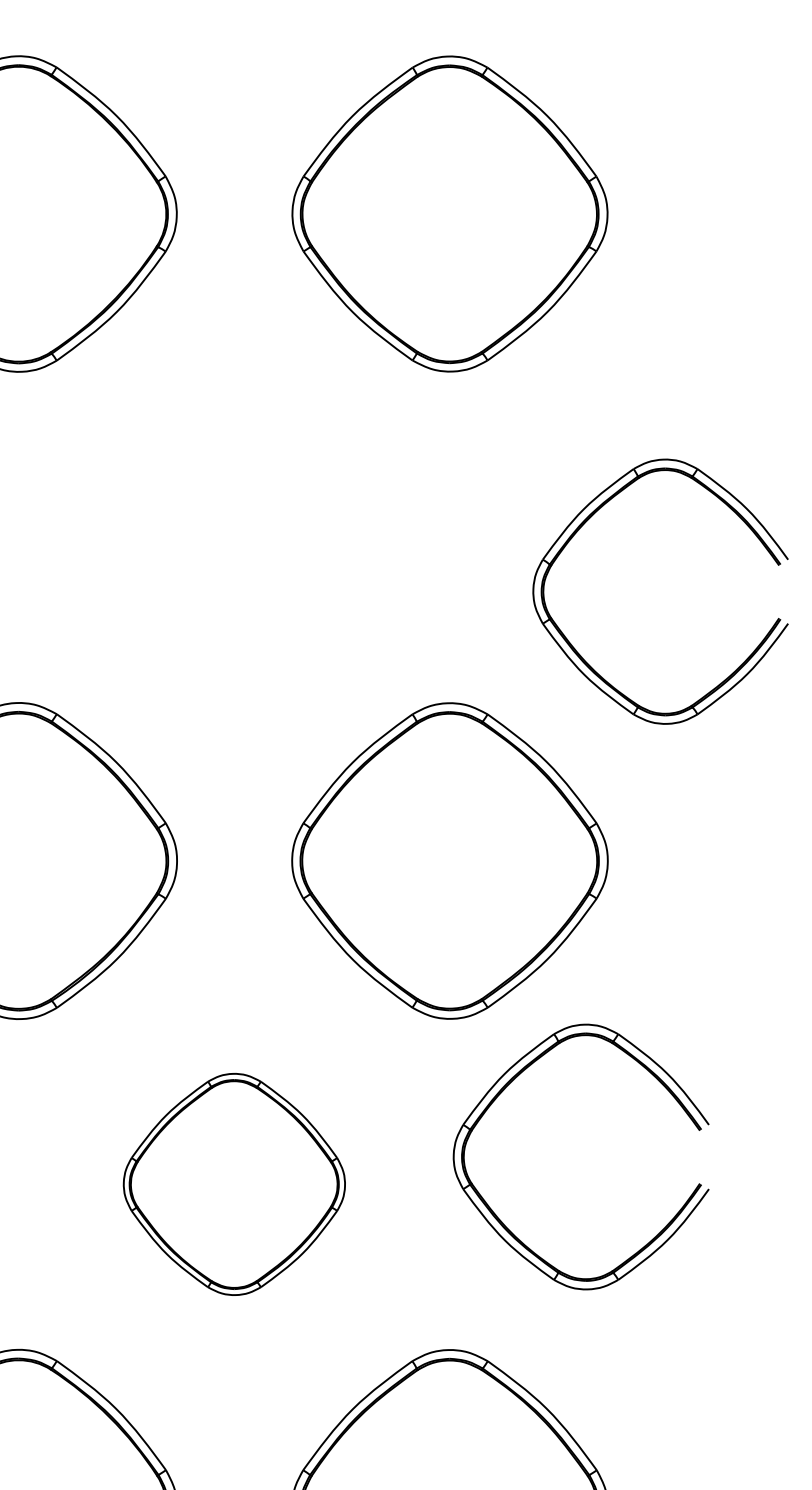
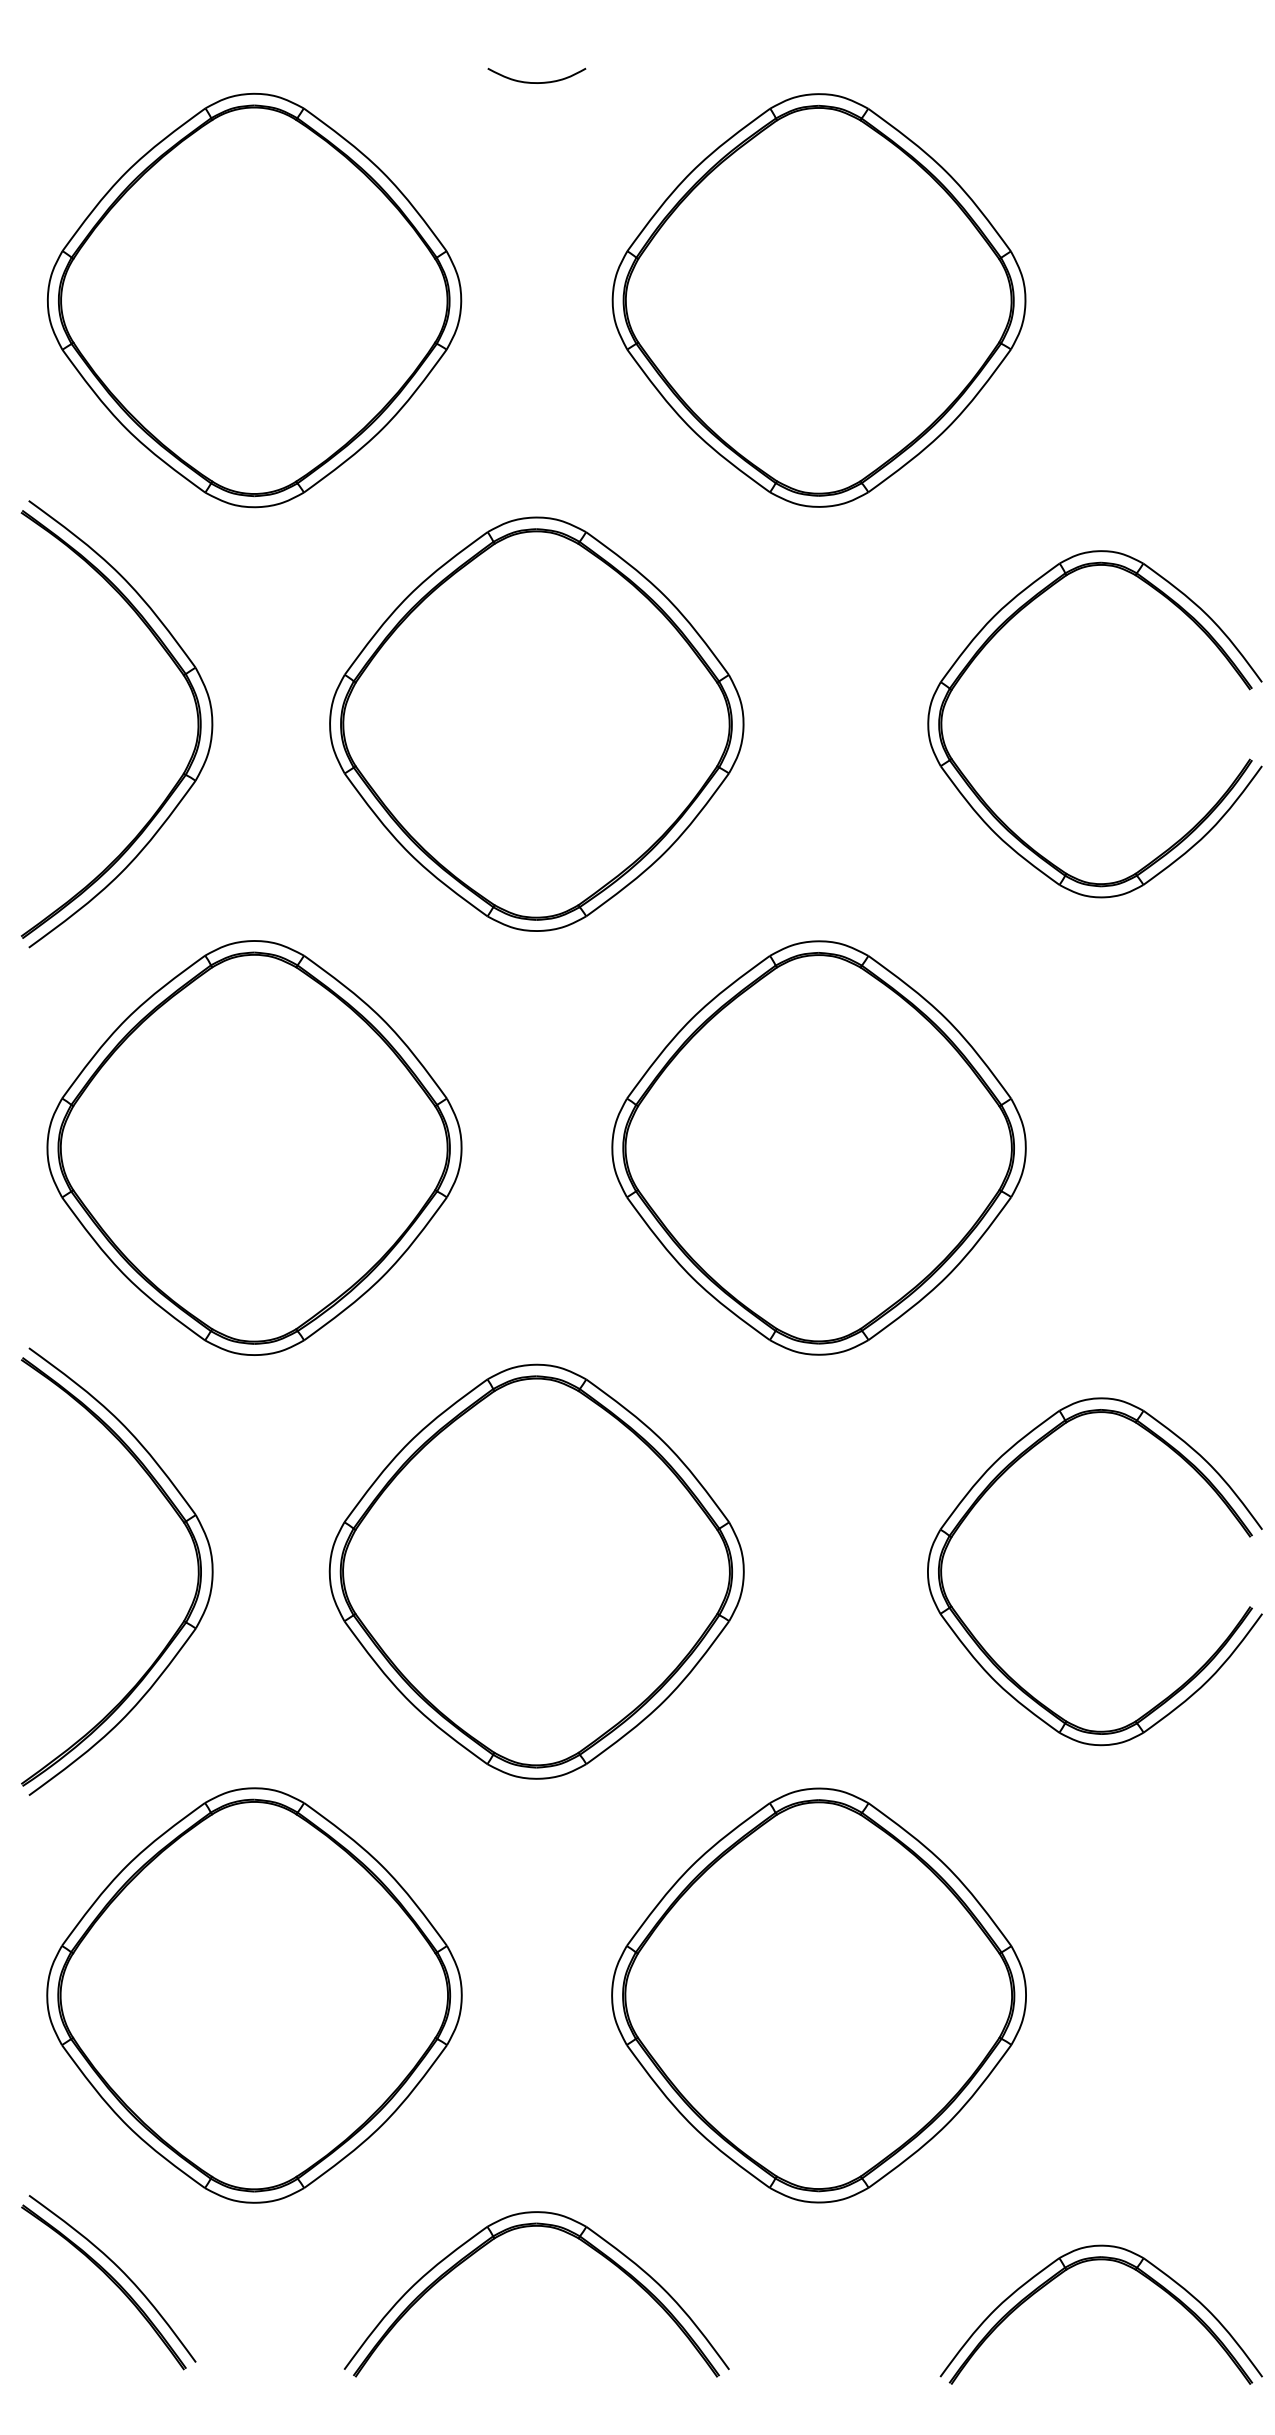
curve: (234, 47) -> (536, 82), added
part: (234, 536) -> (536, 723), added
part: (581, 656) -> (991, 808), moved
part: (509, 1085) -> (1000, 1477), moved
part: (234, 1184) -> (536, 1571), size x1.43

